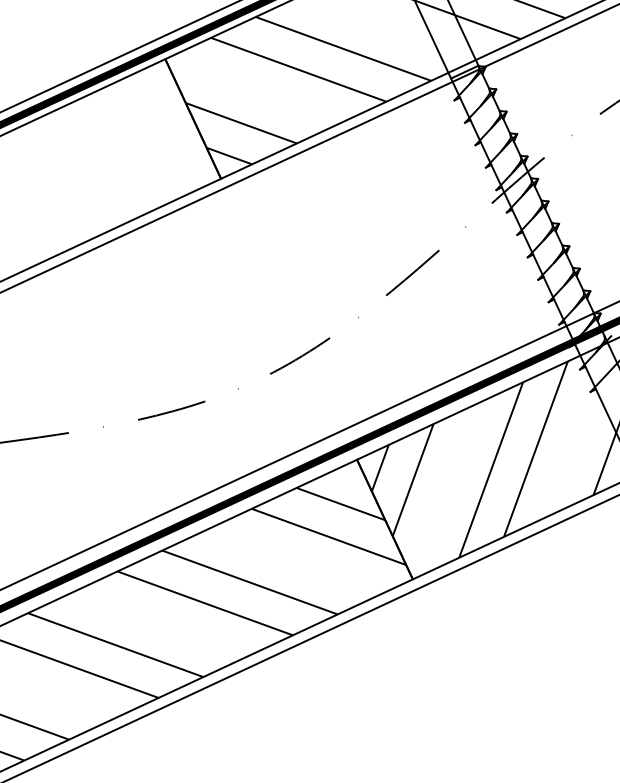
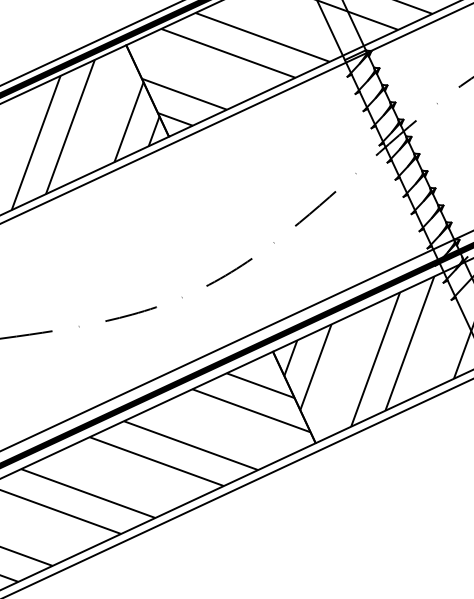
hatch: (111, 175) -> (85, 134), added

